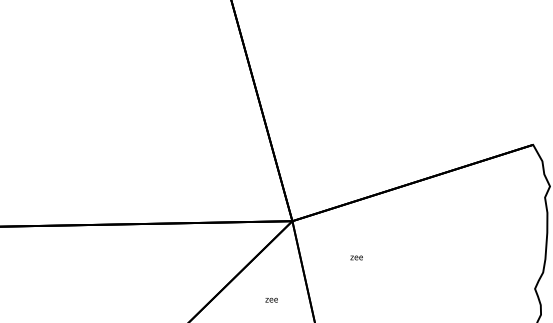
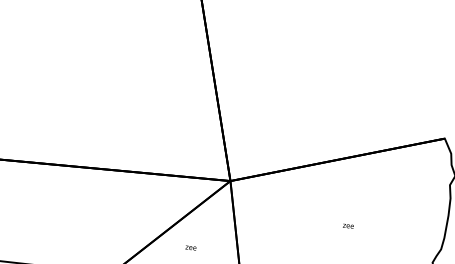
text: (356, 257) -> (348, 225), moved
text: (271, 299) -> (190, 247), moved

